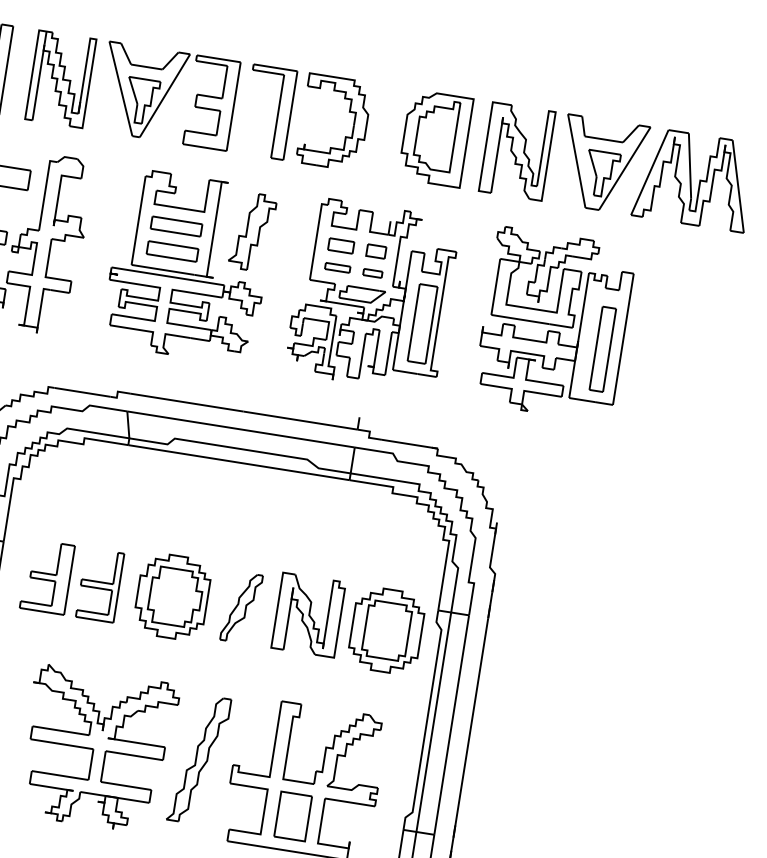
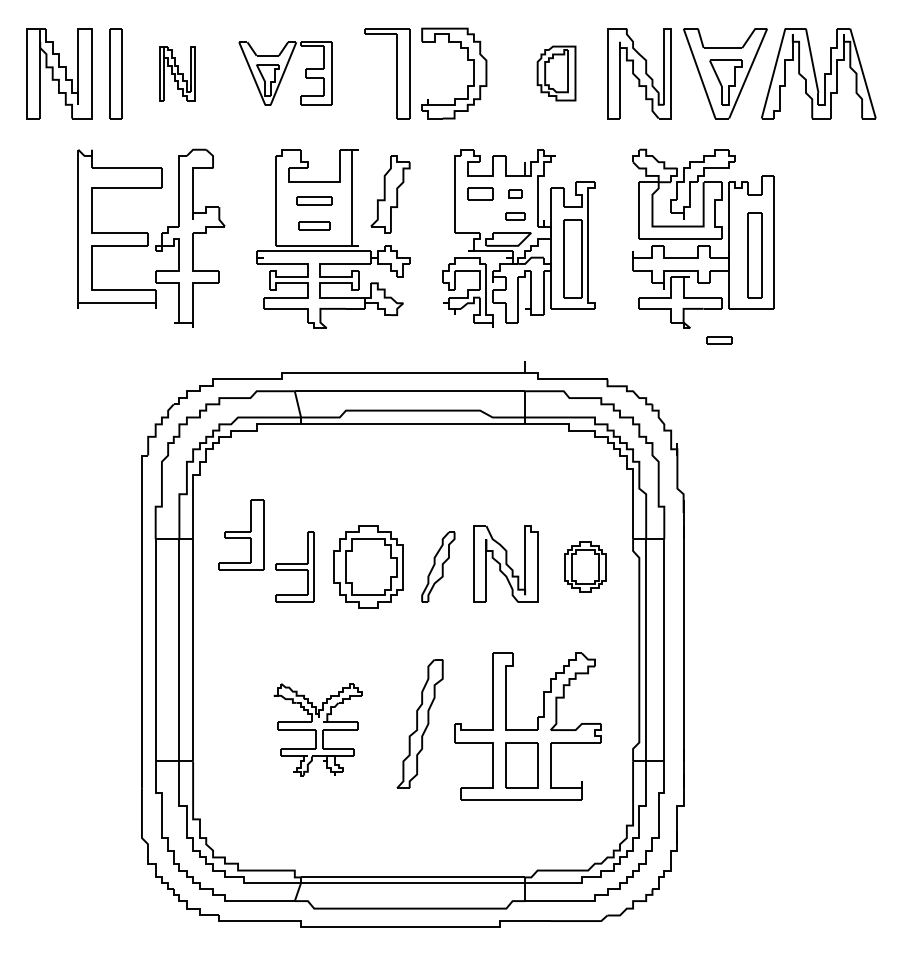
part: (60, 79) -> (176, 73), size x0.6
part: (167, 96) -> (285, 73), size x0.7
part: (435, 138) -> (556, 73), size x0.6
part: (176, 226) -> (314, 200), size x0.7
part: (376, 250) -> (515, 193), size x0.7
part: (172, 251) -> (314, 226), size x0.6
part: (338, 267) -> (719, 340), moved
part: (47, 576) -> (241, 534), moved
part: (386, 630) -> (585, 566), size x0.6
part: (96, 749) -> (317, 729), size x0.6

